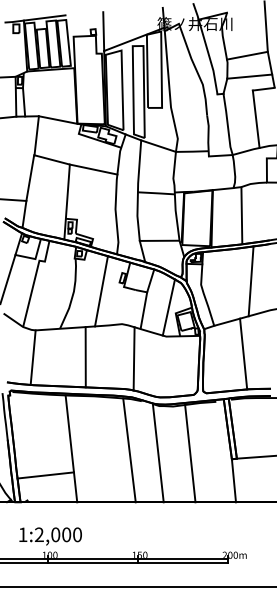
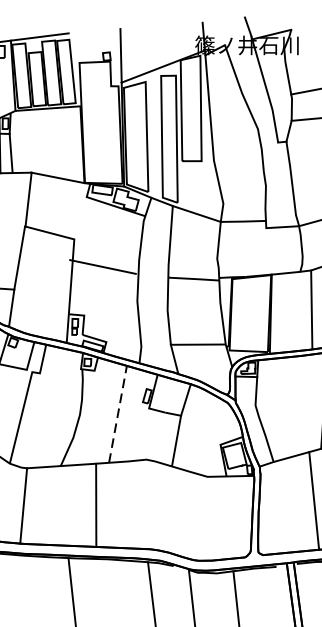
line: (93, 169) -> (102, 266), moved
line: (101, 291) -> (118, 414), solid -> dashed
line: (168, 307) -> (210, 436), removed
line: (133, 358) -> (162, 507), removed

